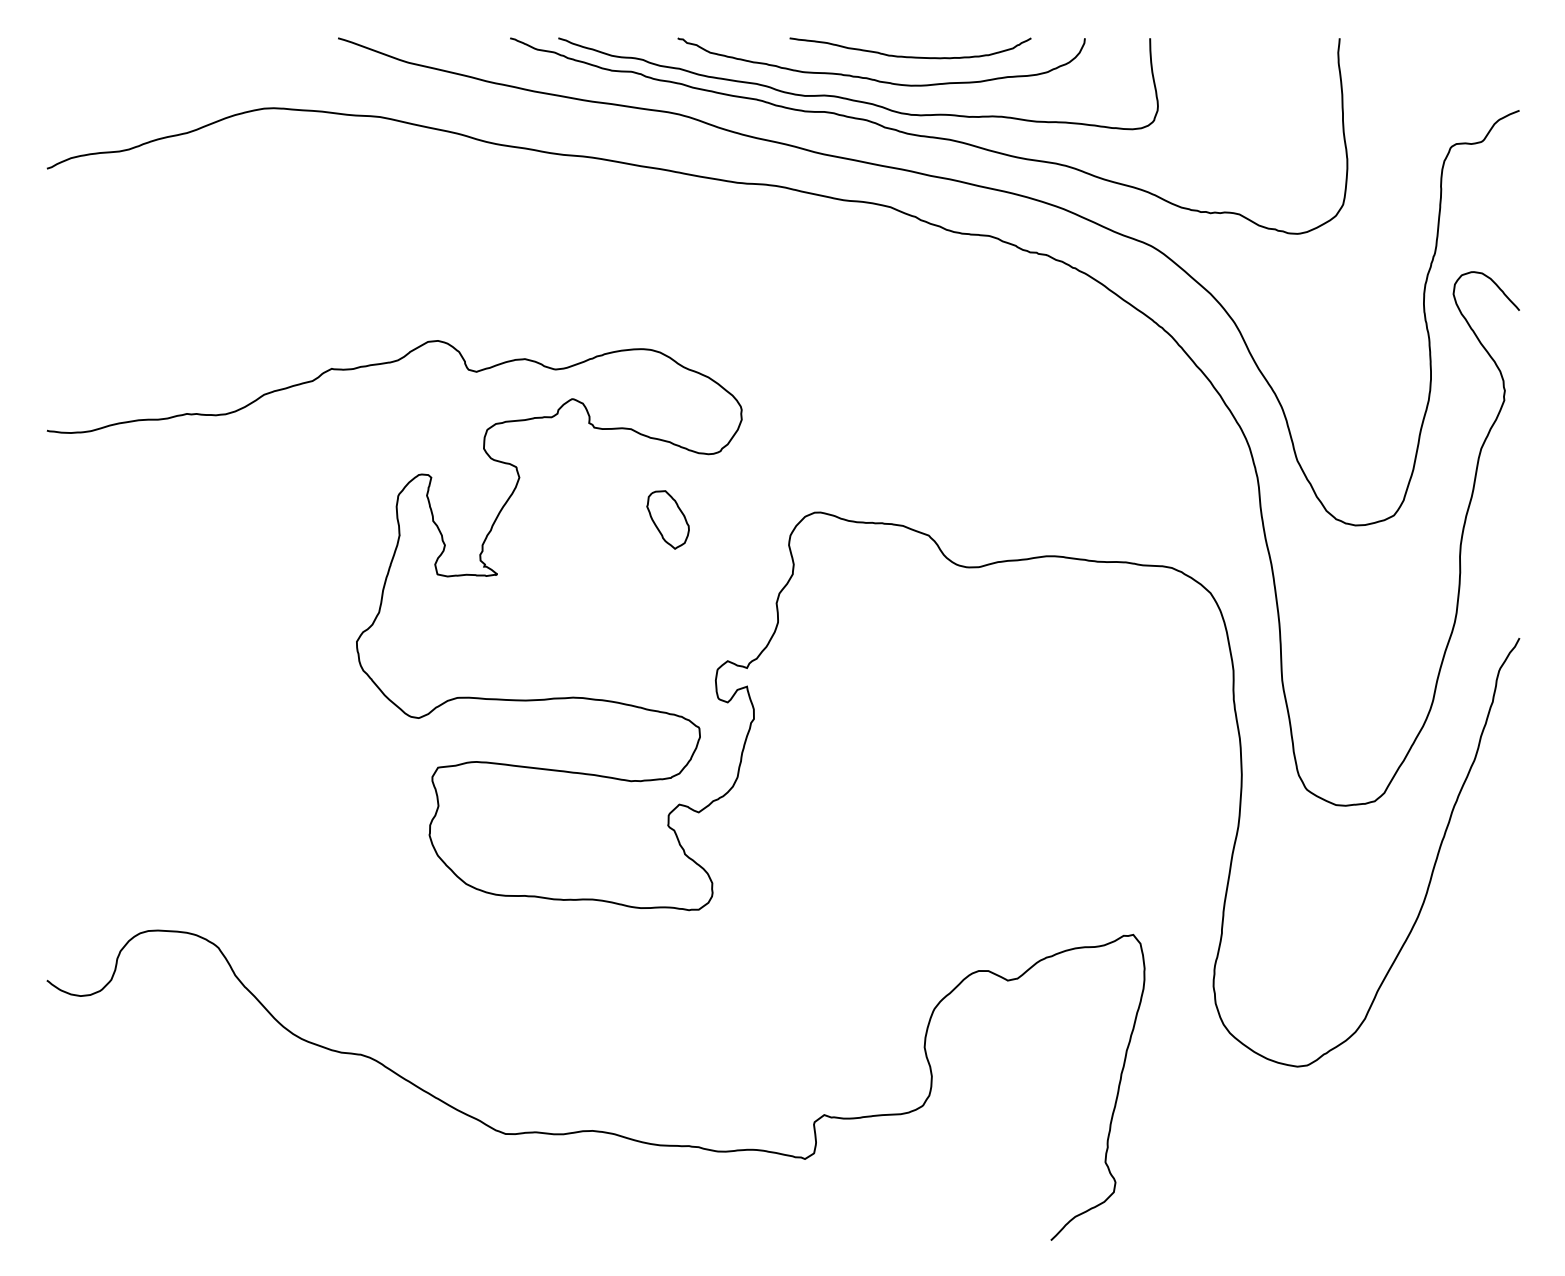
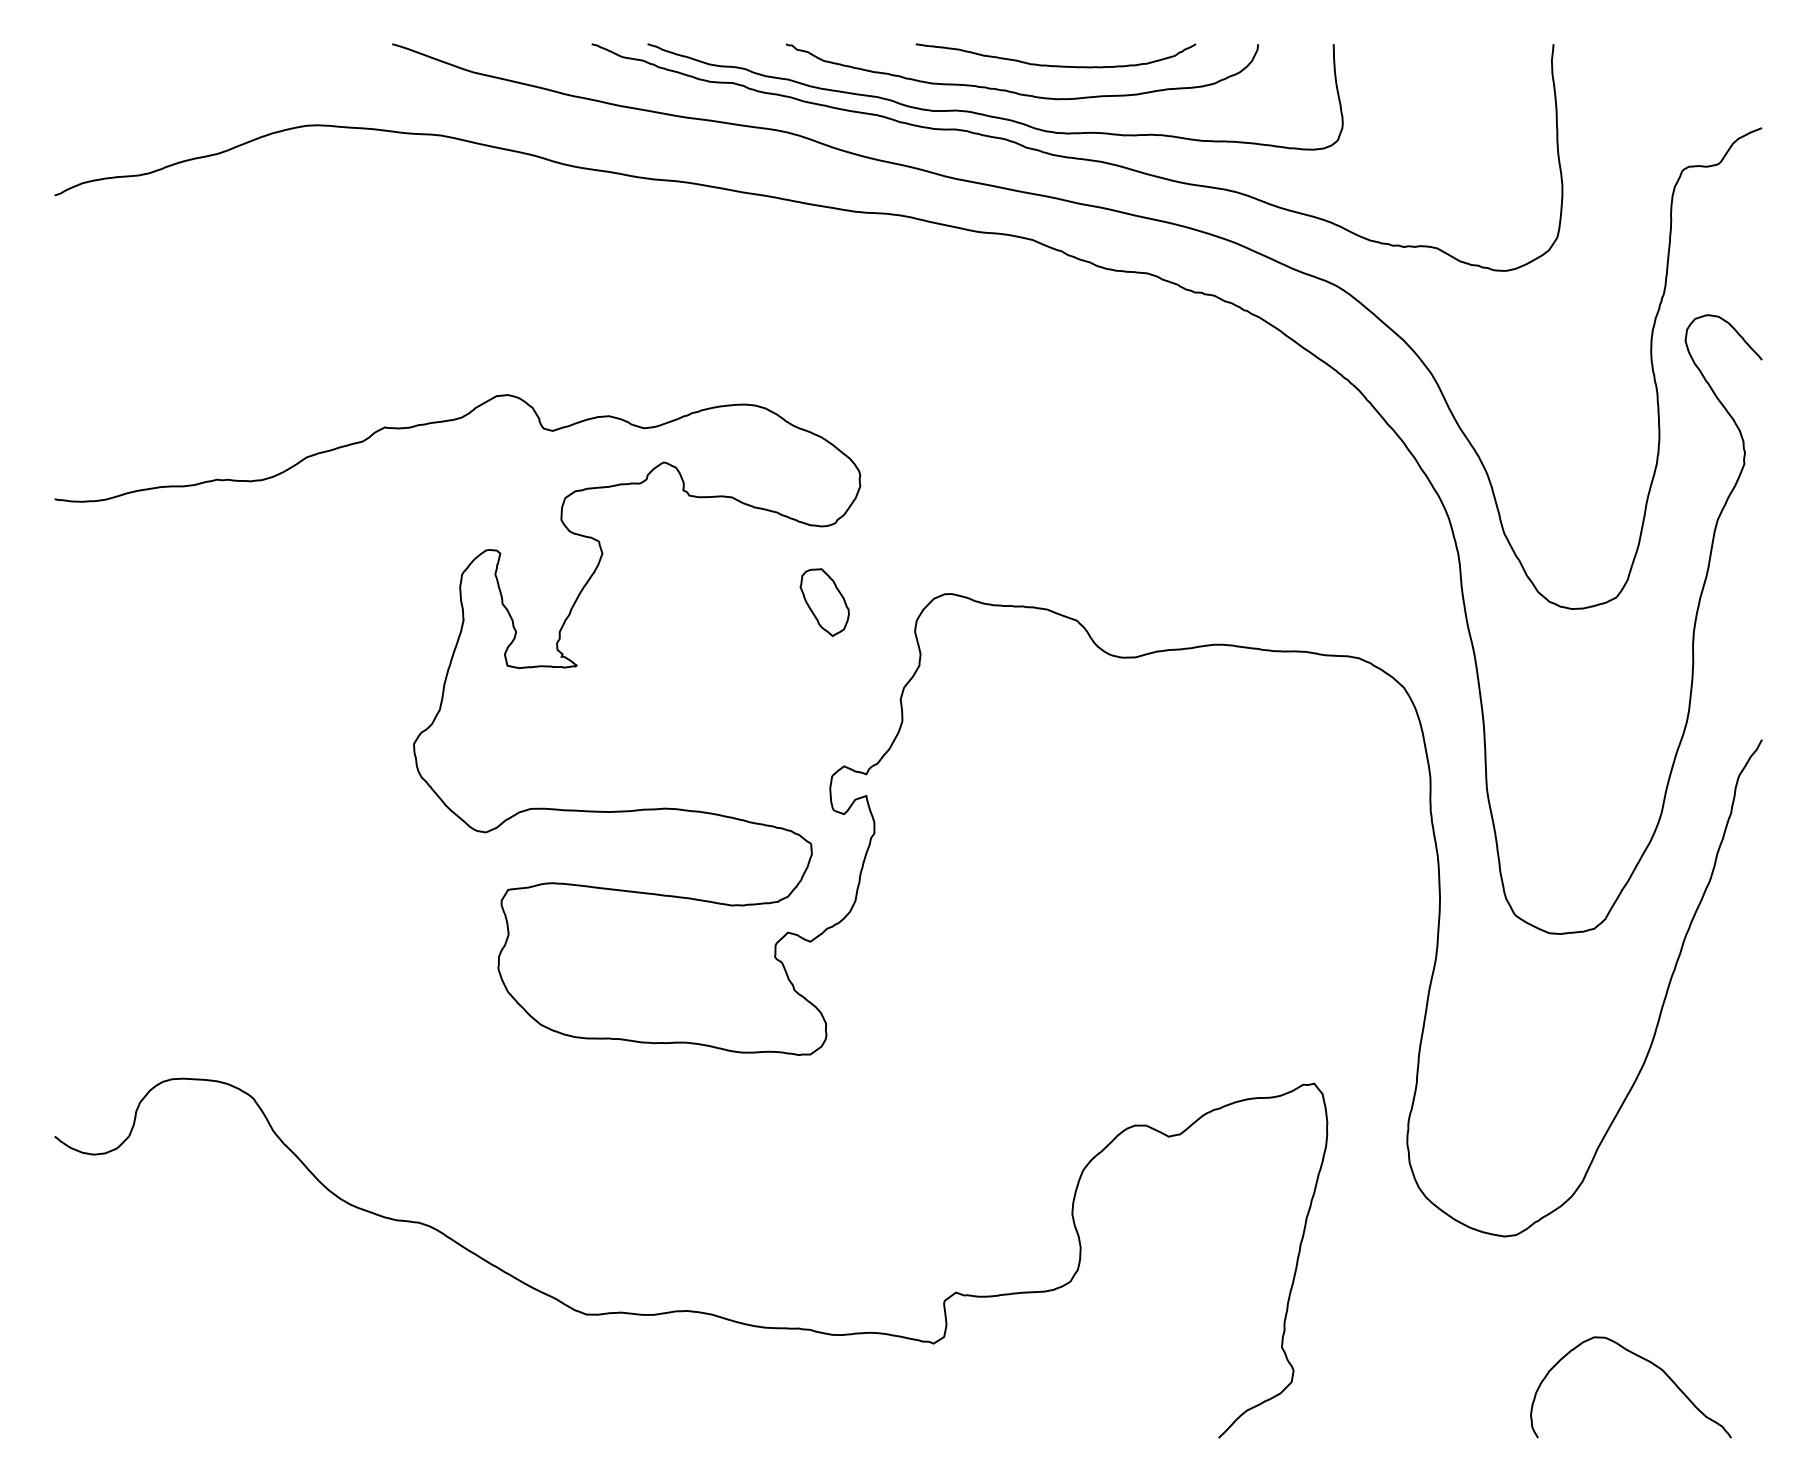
part: (667, 519) -> (824, 602), moved
curve: (1418, 1173) -> (1644, 1360), added

